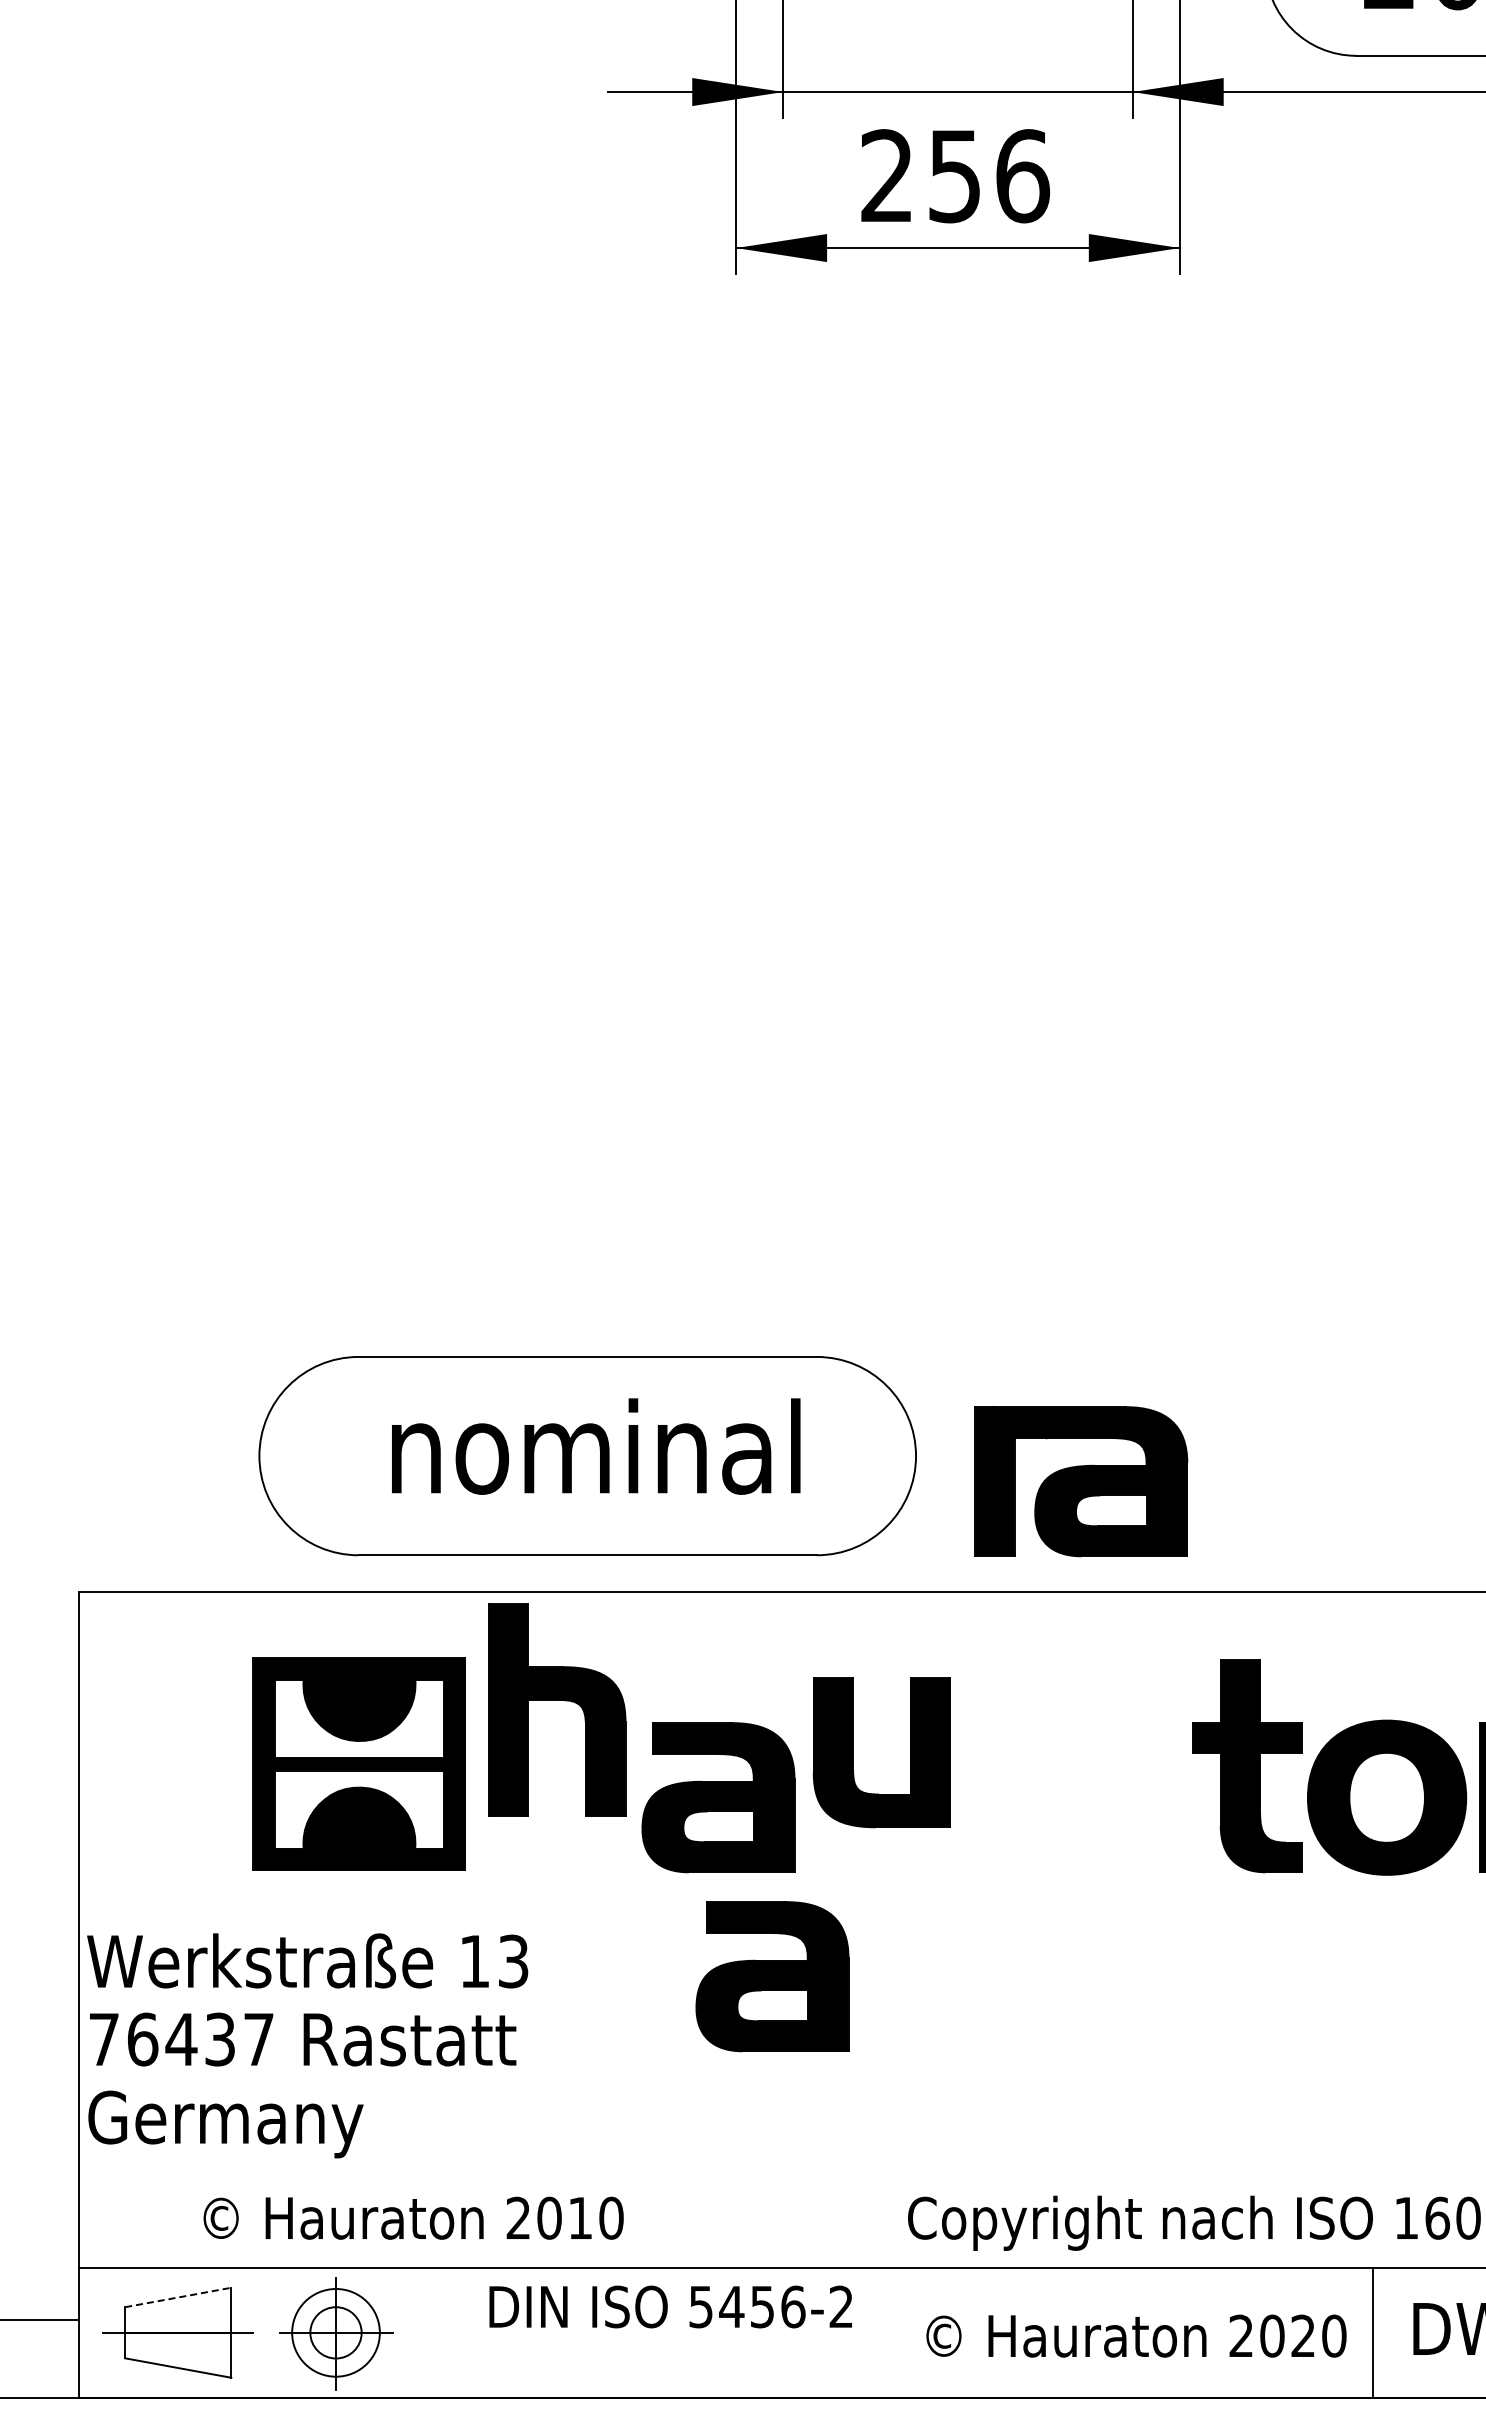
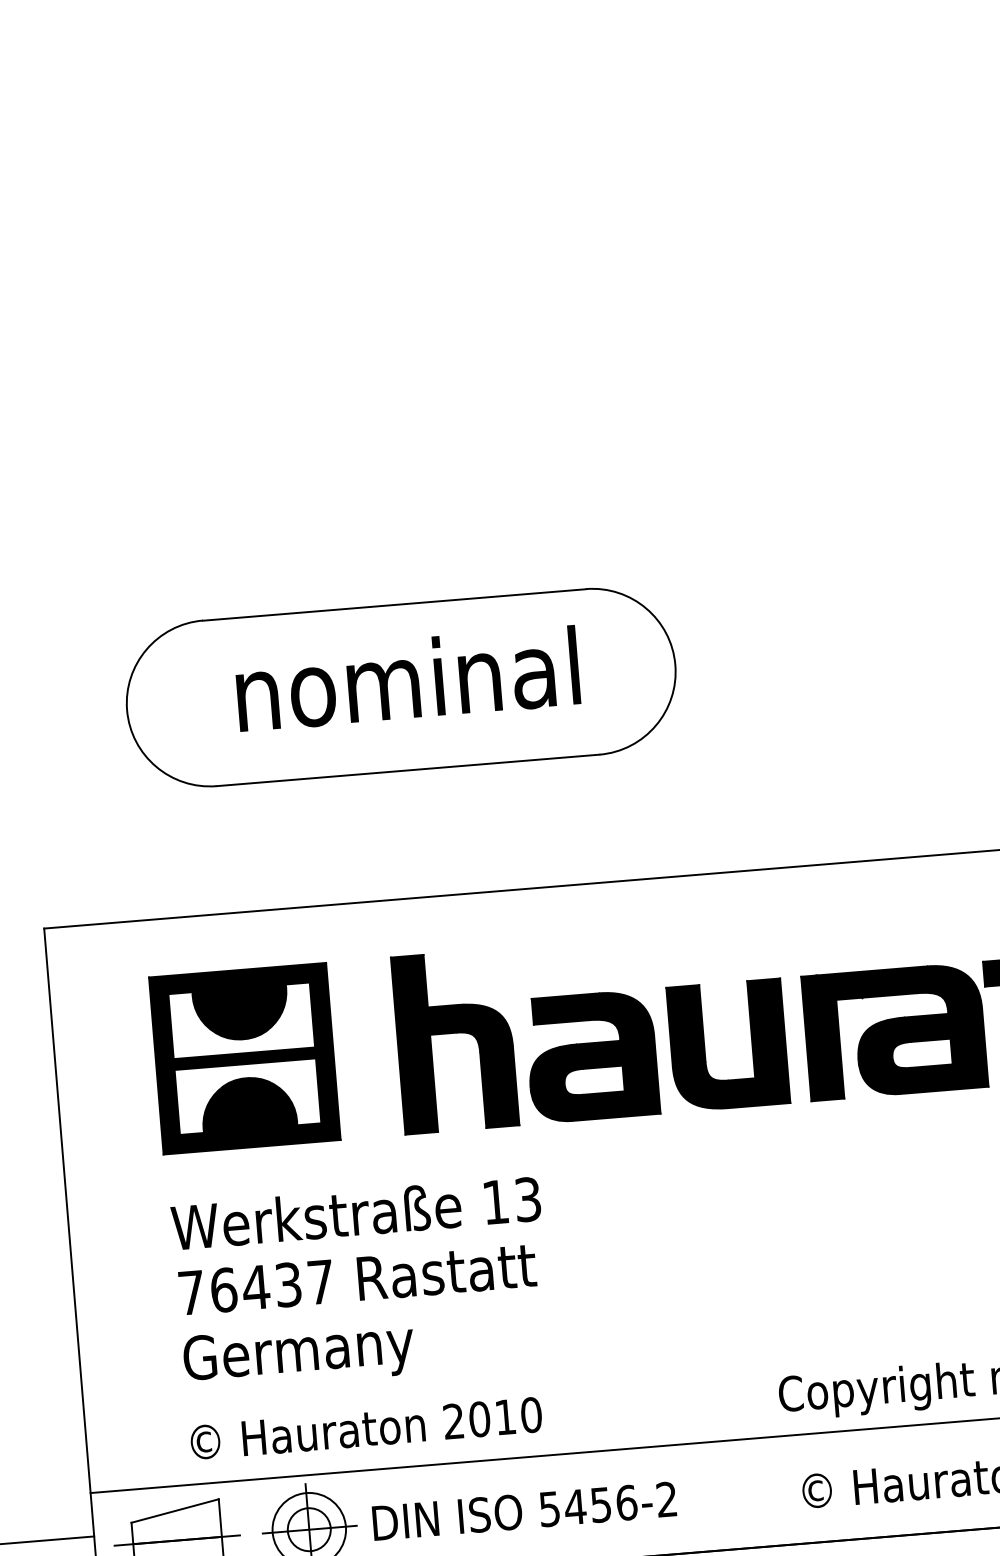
part: (587, 1456) -> (401, 687), moved
part: (1081, 1481) -> (895, 1031), moved
part: (557, 1700) -> (454, 1033), moved
part: (853, 1752) -> (704, 1047), moved
part: (358, 1763) -> (244, 1058), moved
part: (772, 1976) -> (649, 1202), removed
text: (307, 2045) -> (361, 1283), moved
line: (178, 2297) -> (175, 1511), dashed -> solid
text: (670, 2306) -> (524, 1510), moved

